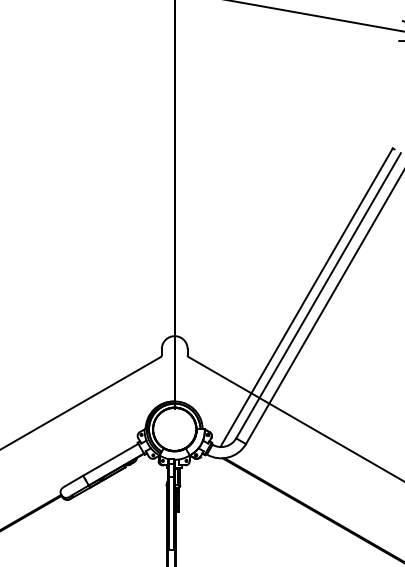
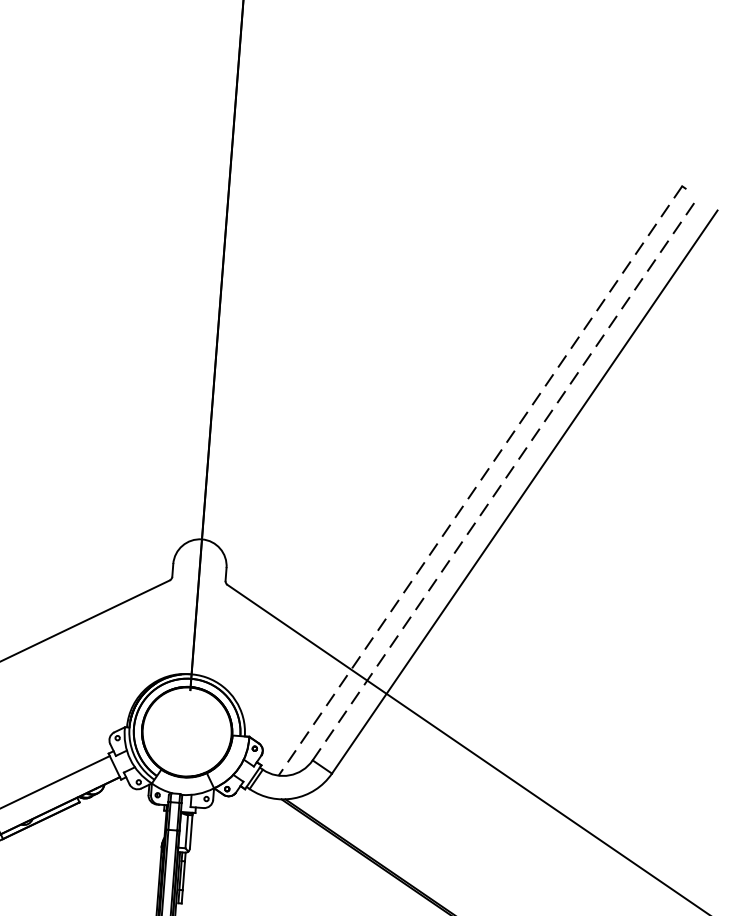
line: (318, 295) -> (505, 478), solid -> dashed
line: (306, 298) -> (480, 482), solid -> dashed

